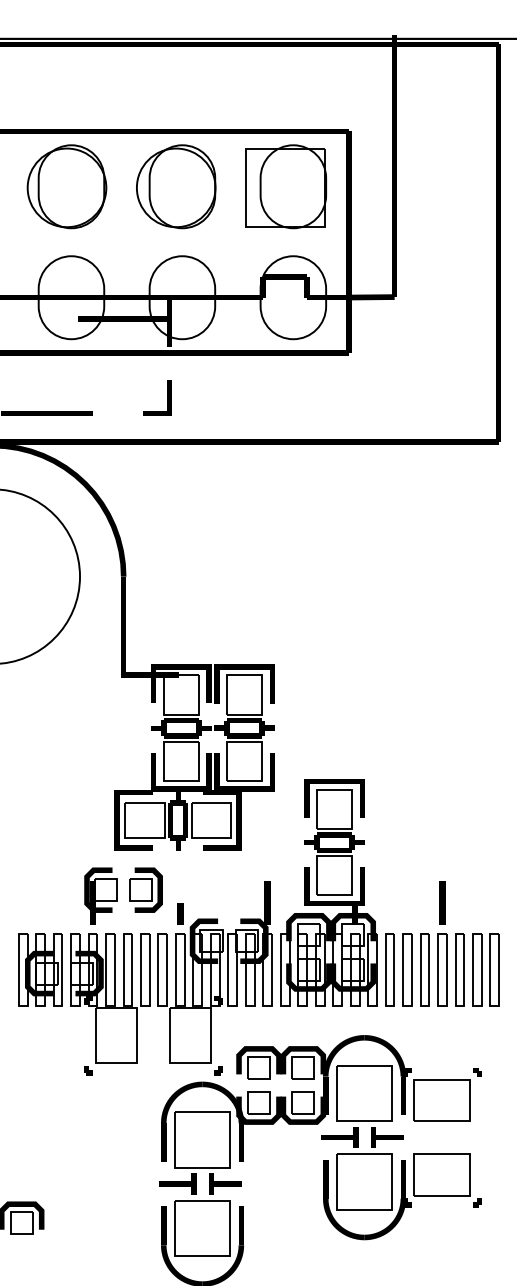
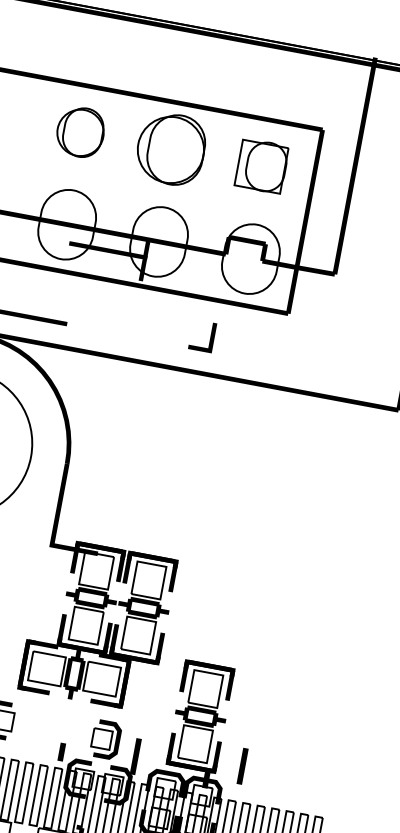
part: (66, 186) -> (80, 131), size x0.7
part: (285, 186) -> (261, 165), size x0.7
line: (167, 397) -> (210, 337), moved
part: (145, 889) -> (105, 739), moved
line: (442, 902) -> (242, 765), moved

